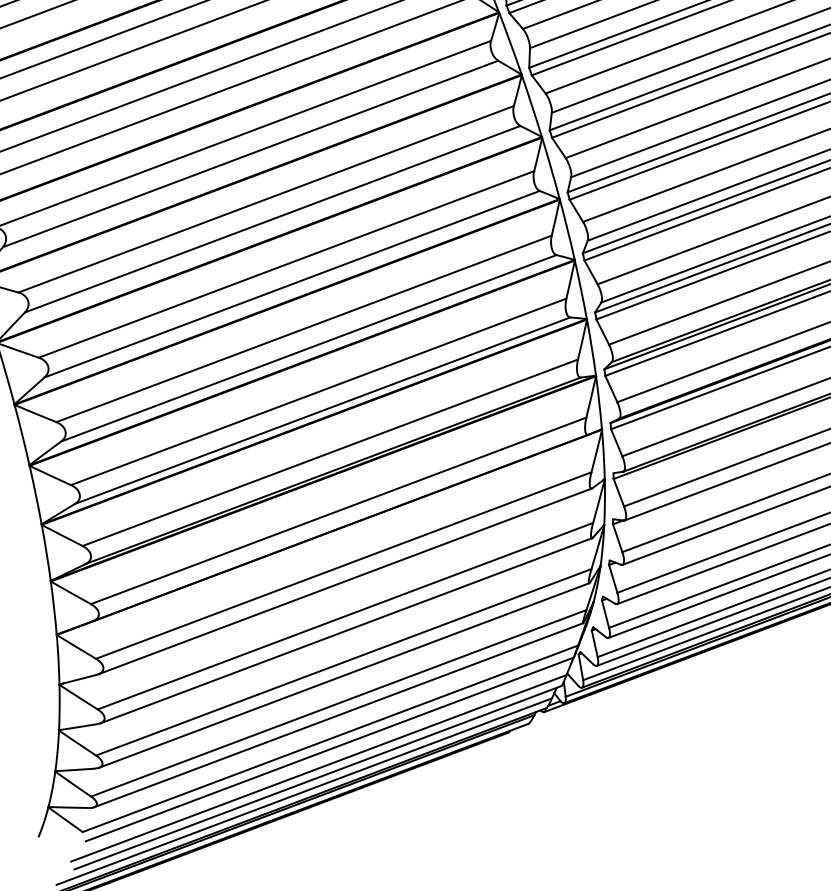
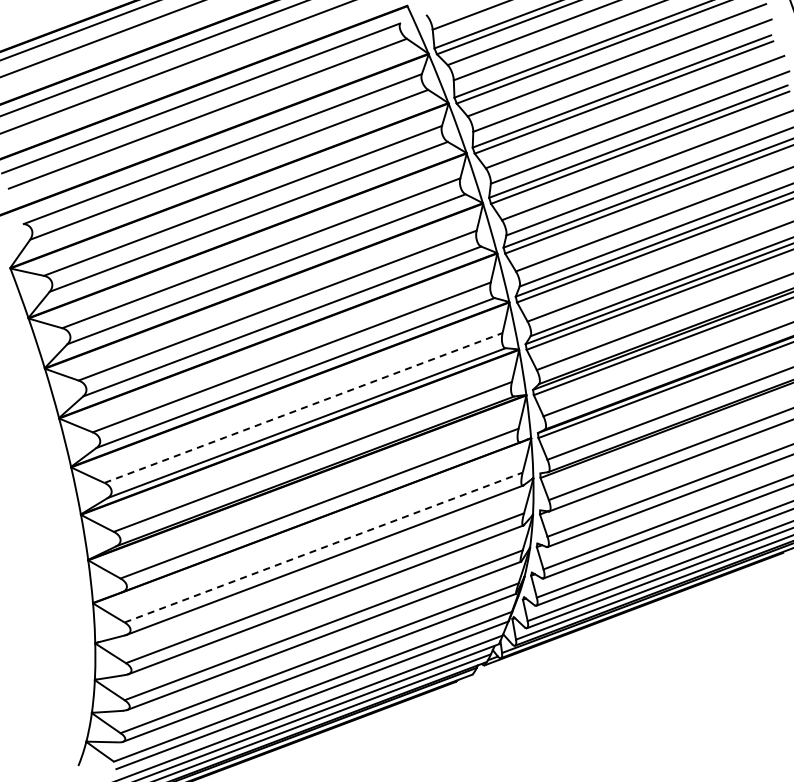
line: (318, 392) -> (303, 408), solid -> dashed
line: (343, 565) -> (323, 547), solid -> dashed

